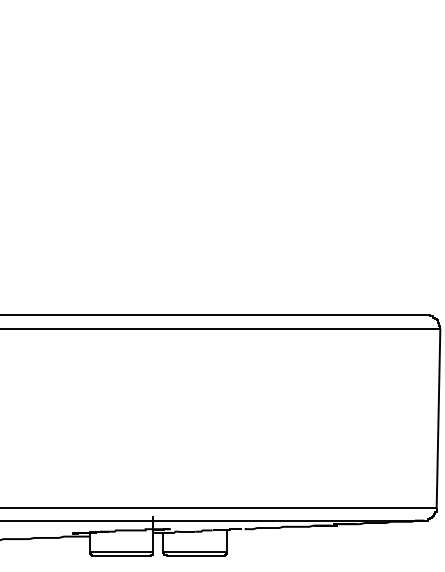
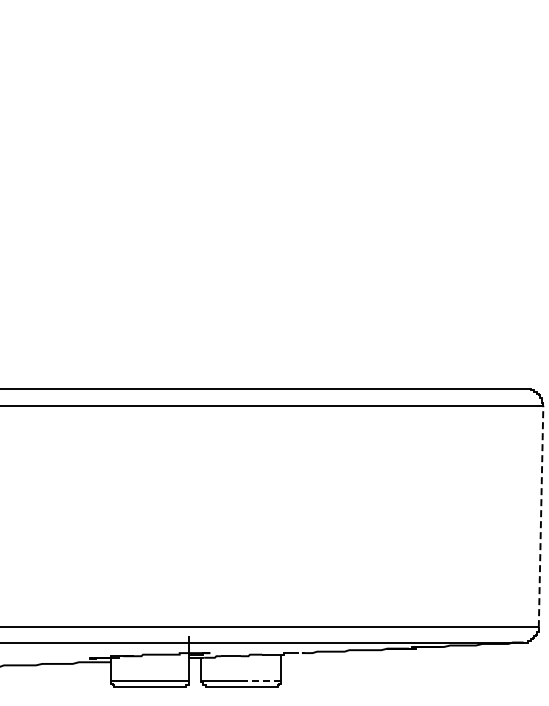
line: (438, 418) -> (541, 516), solid -> dashed
line: (211, 551) -> (260, 680), solid -> dashed

